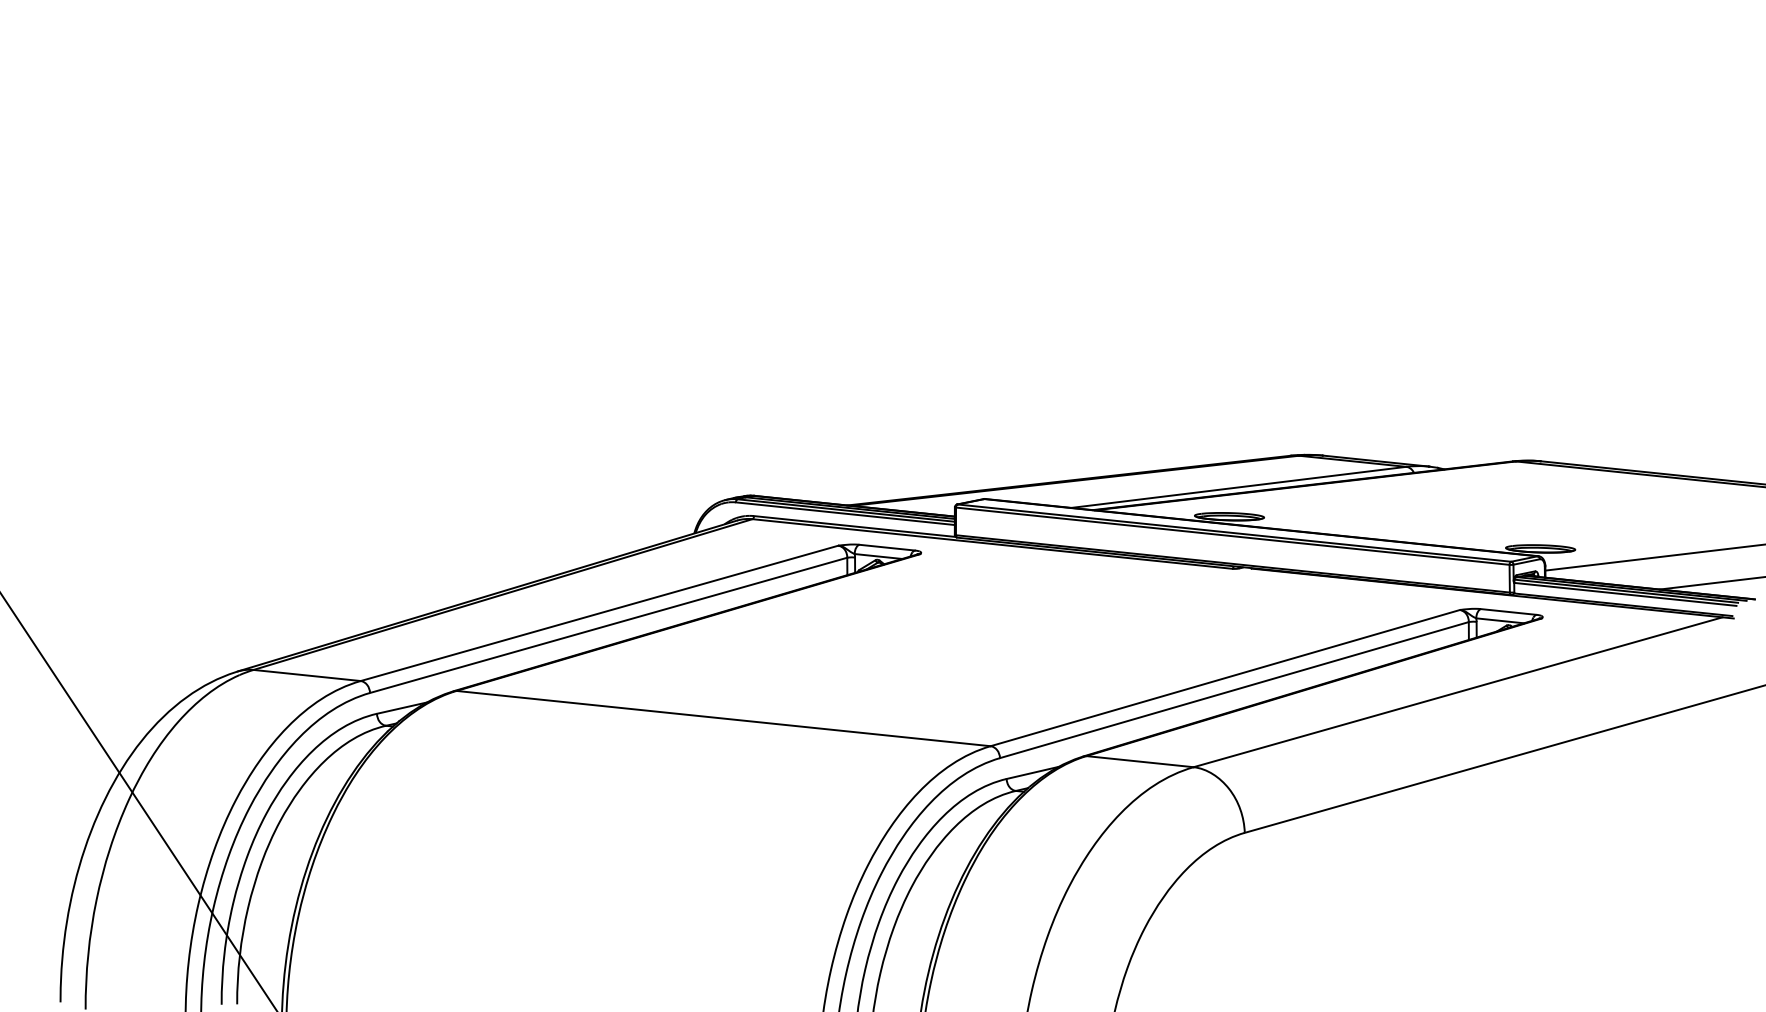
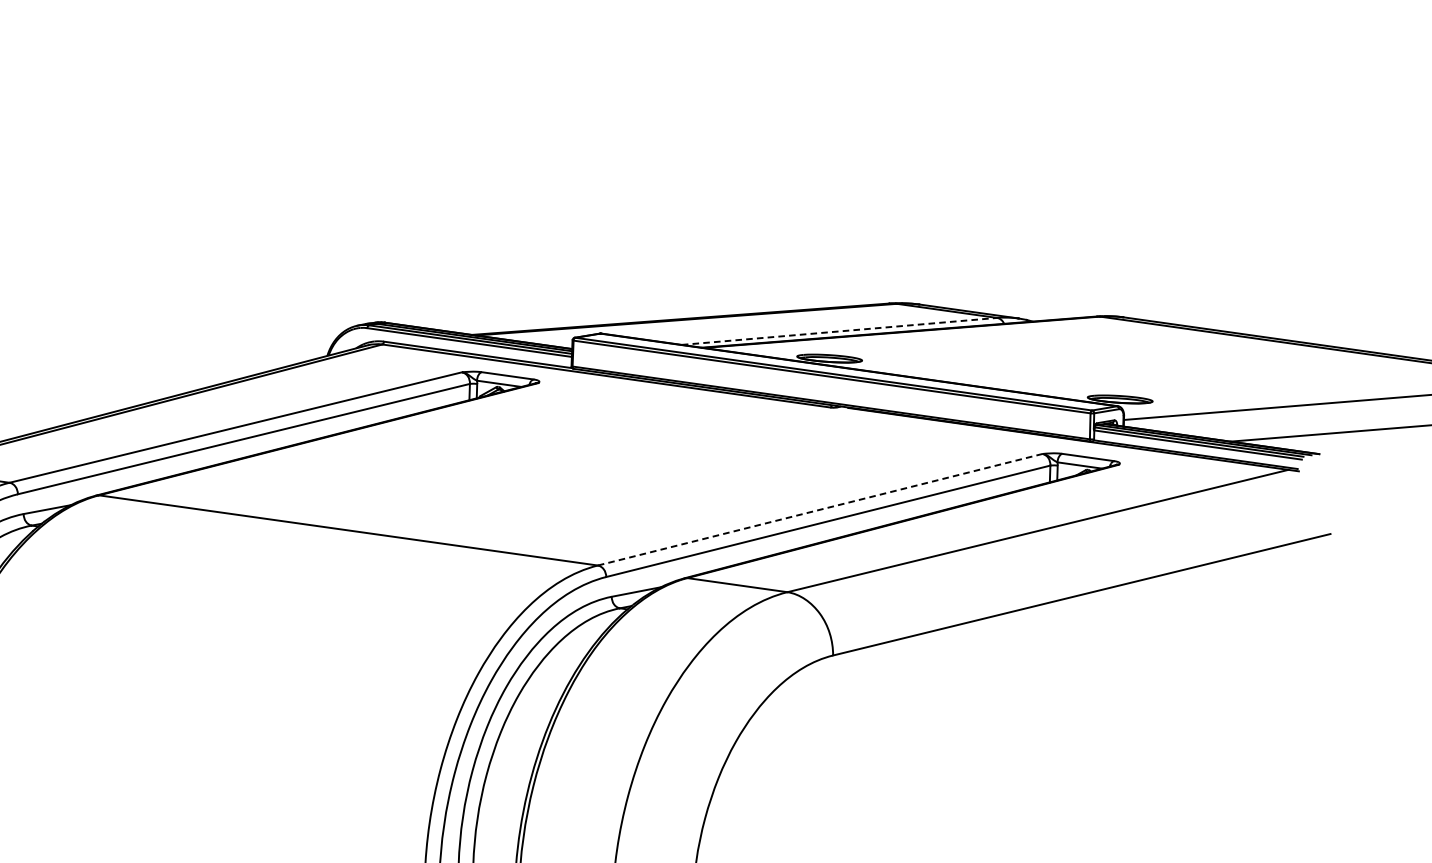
line: (1238, 487) -> (839, 331), solid -> dashed
line: (1225, 677) -> (820, 509), solid -> dashed

